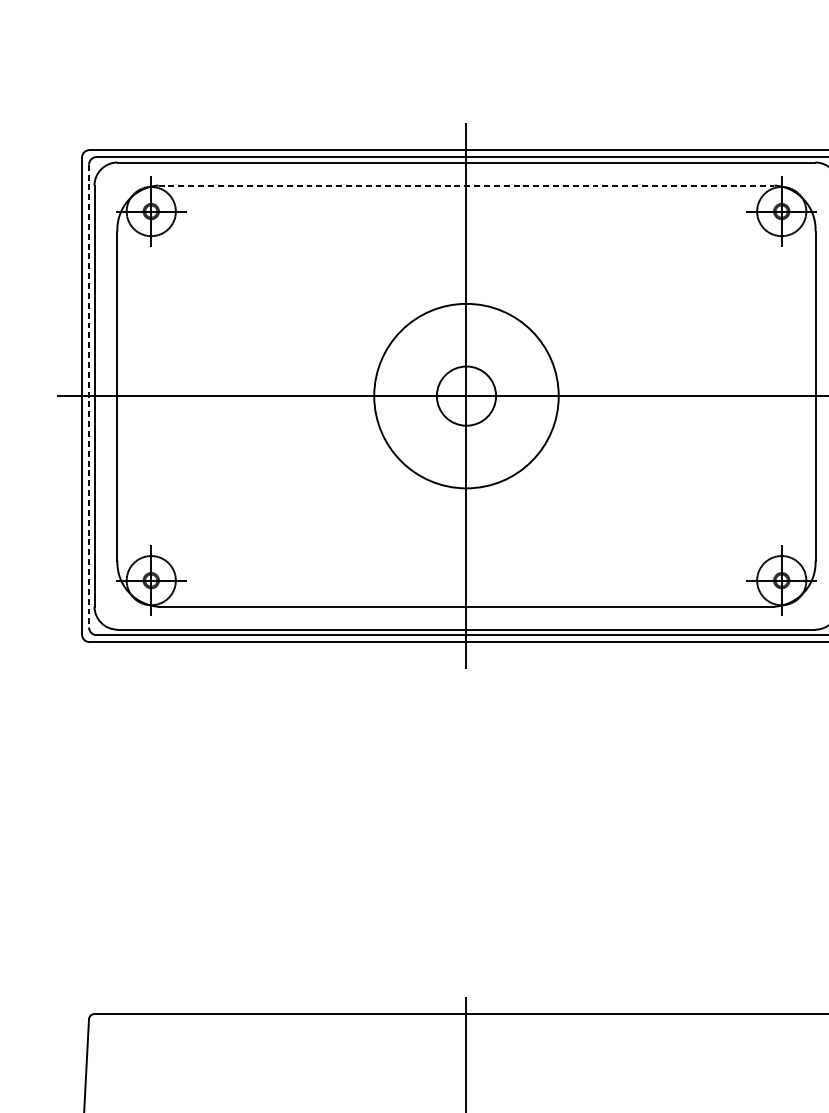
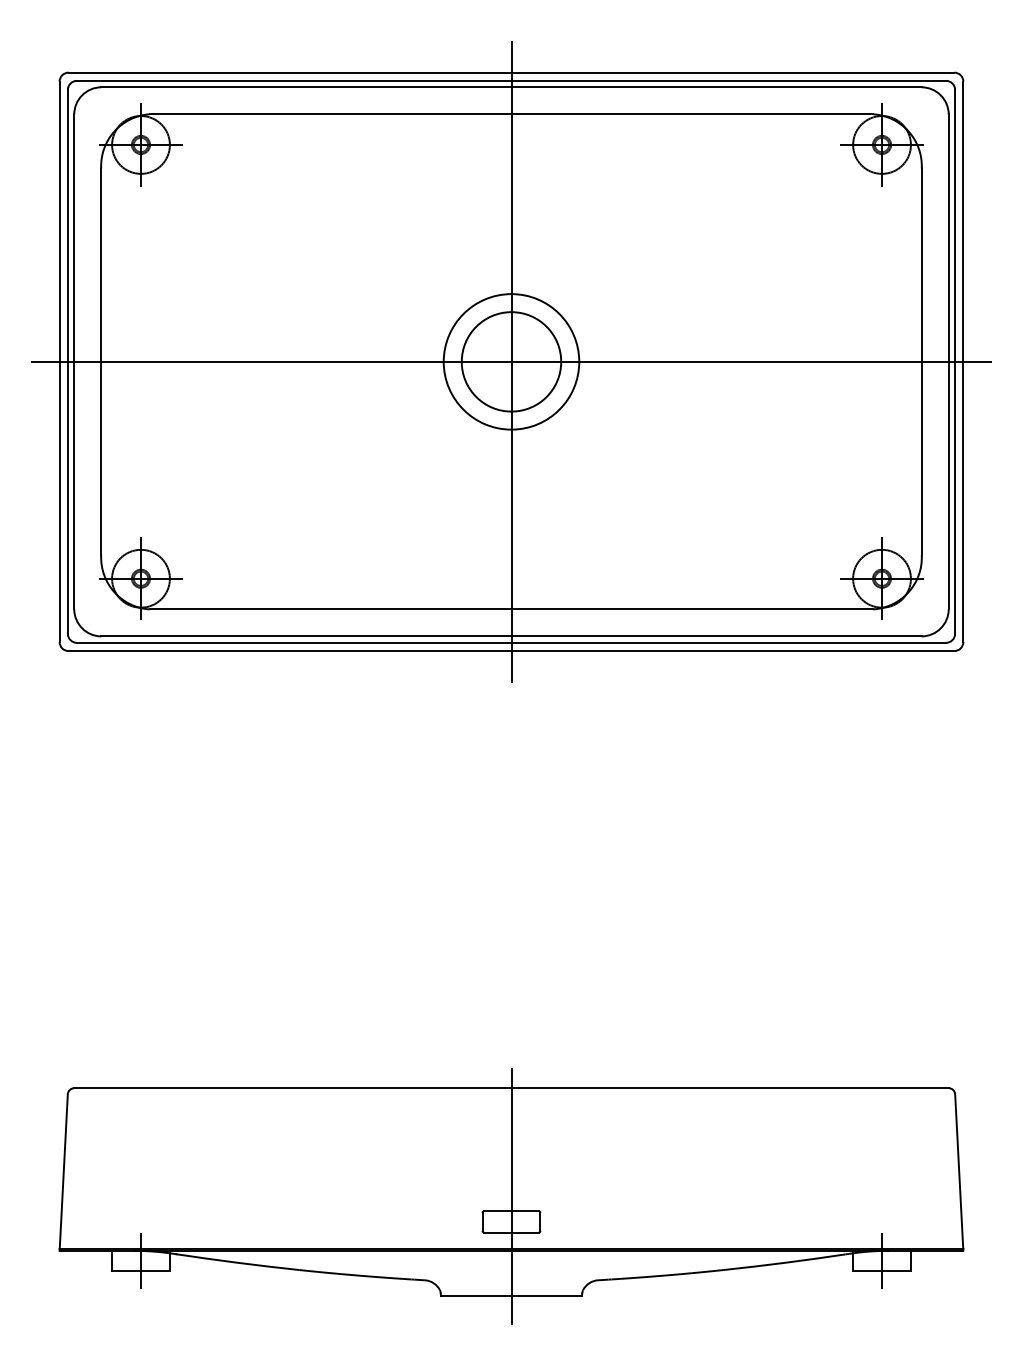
line: (466, 185) -> (511, 114), dashed -> solid
line: (88, 395) -> (67, 361), dashed -> solid
circle: (466, 395) -> (511, 361), size x0.62
circle: (466, 395) -> (511, 361), size x1.43

